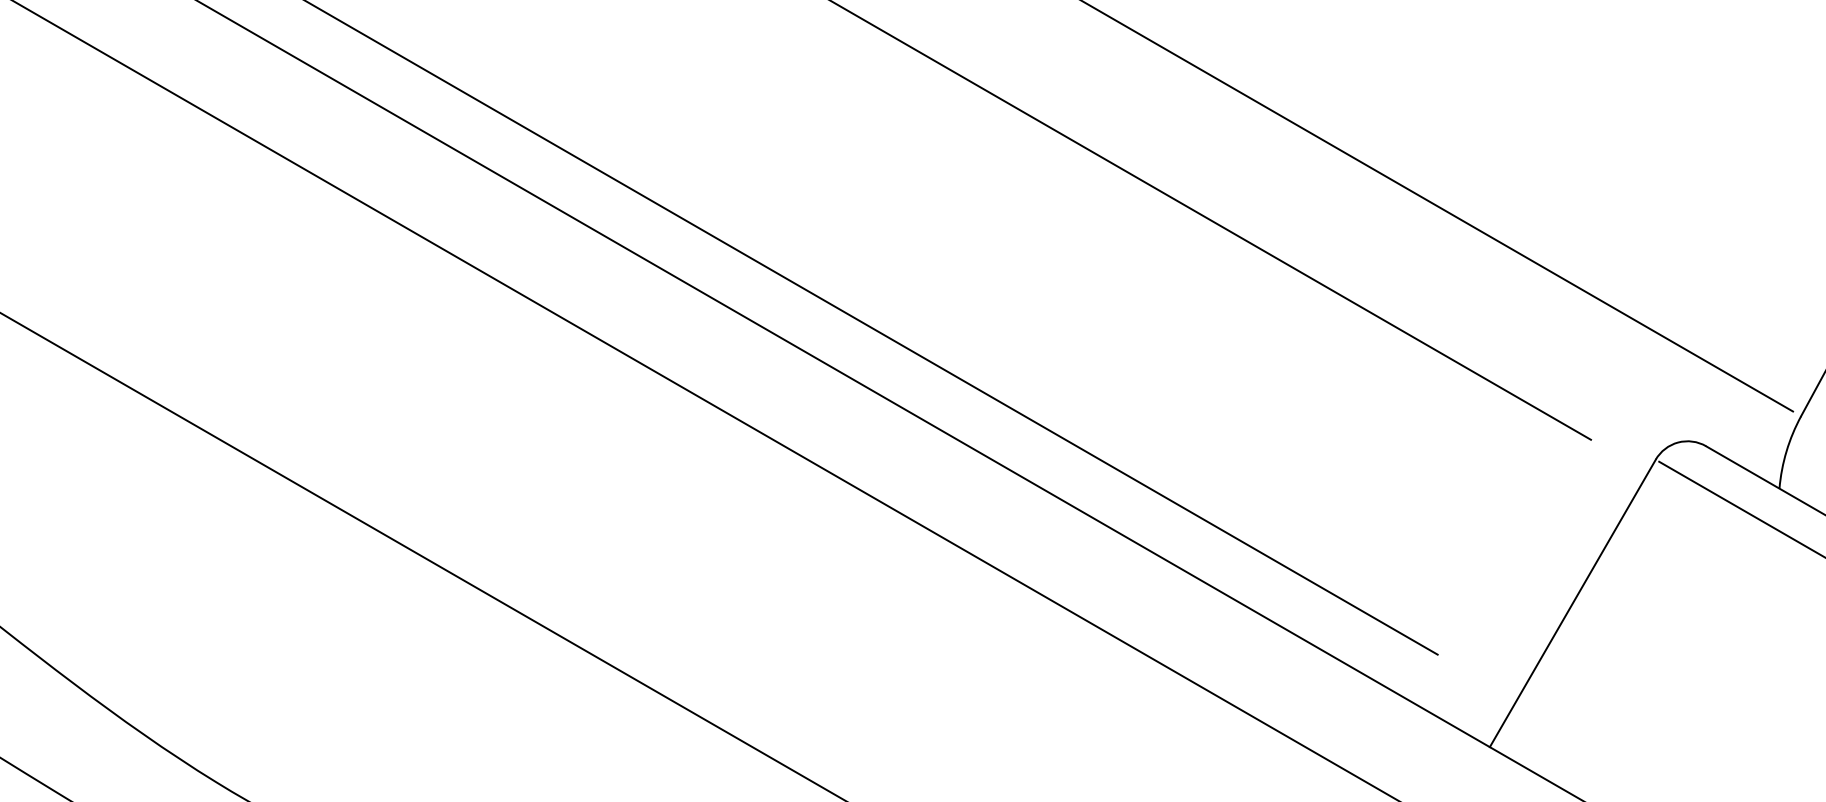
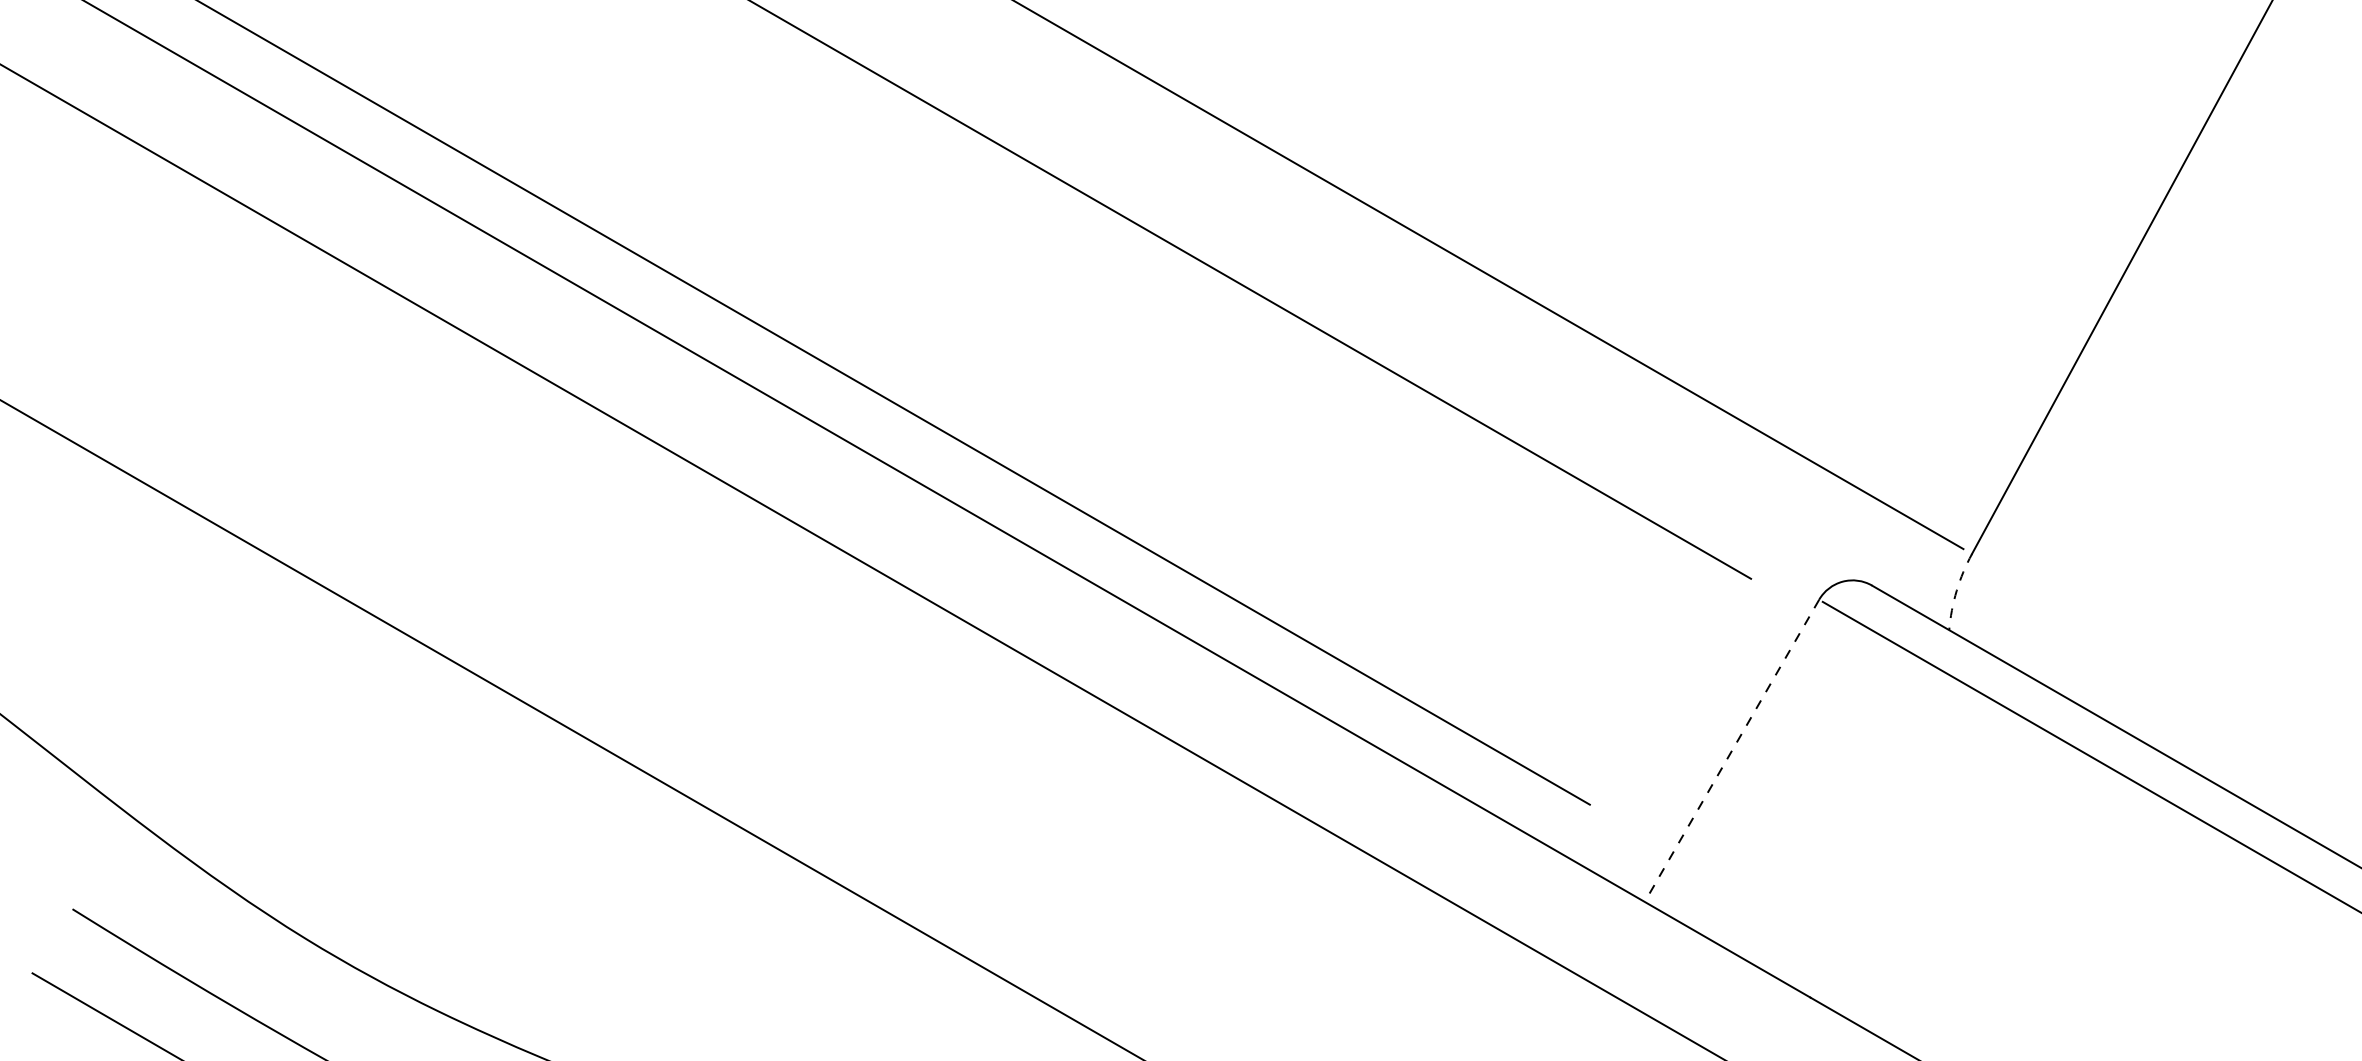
arc: (1786, 450) -> (1956, 590), solid -> dashed
line: (1572, 604) -> (1731, 751), solid -> dashed

